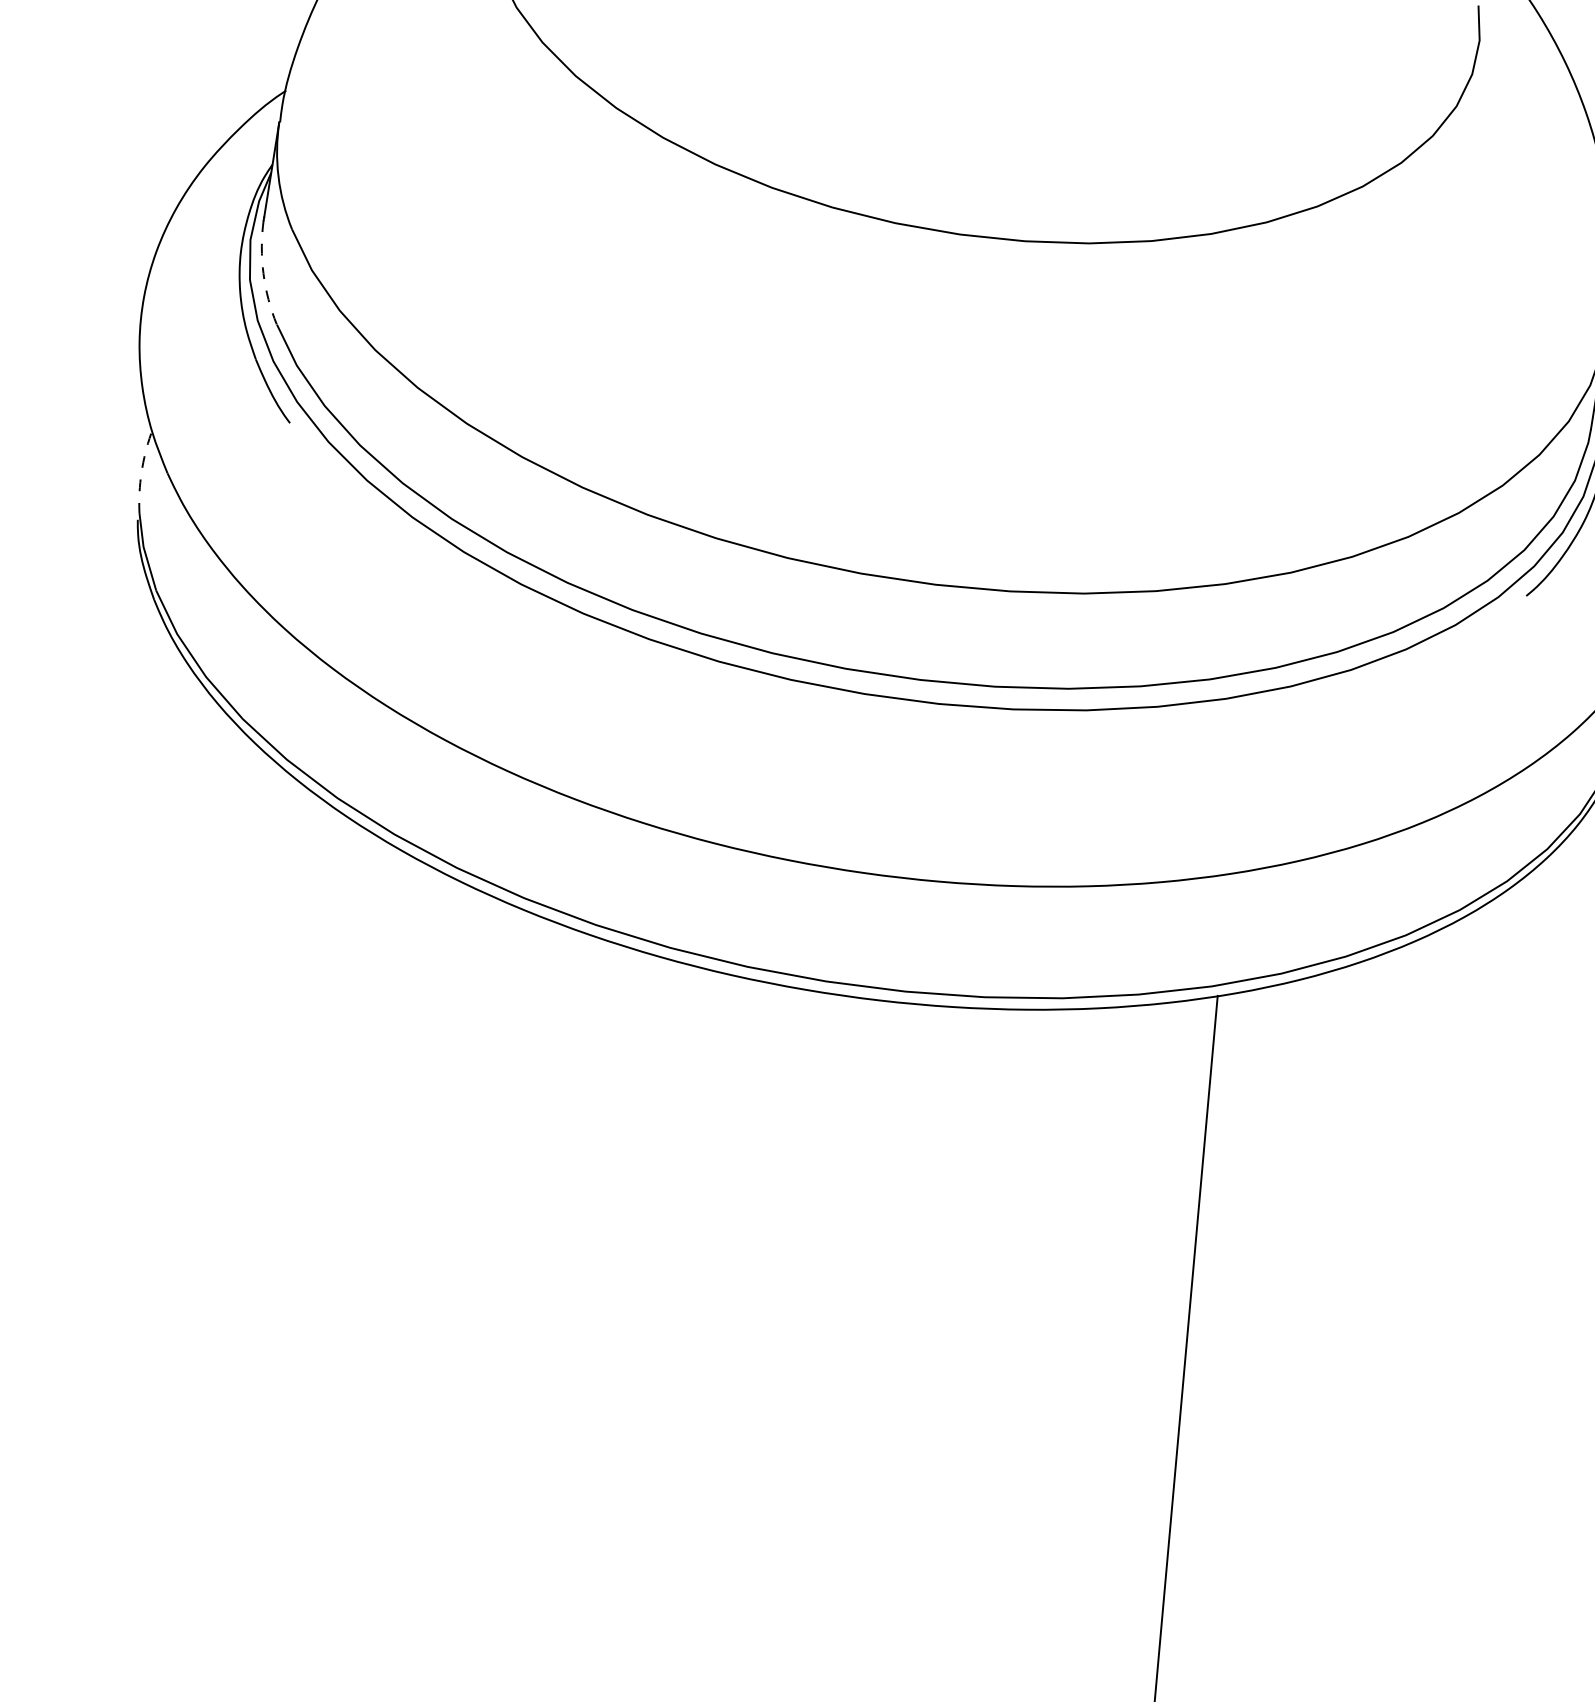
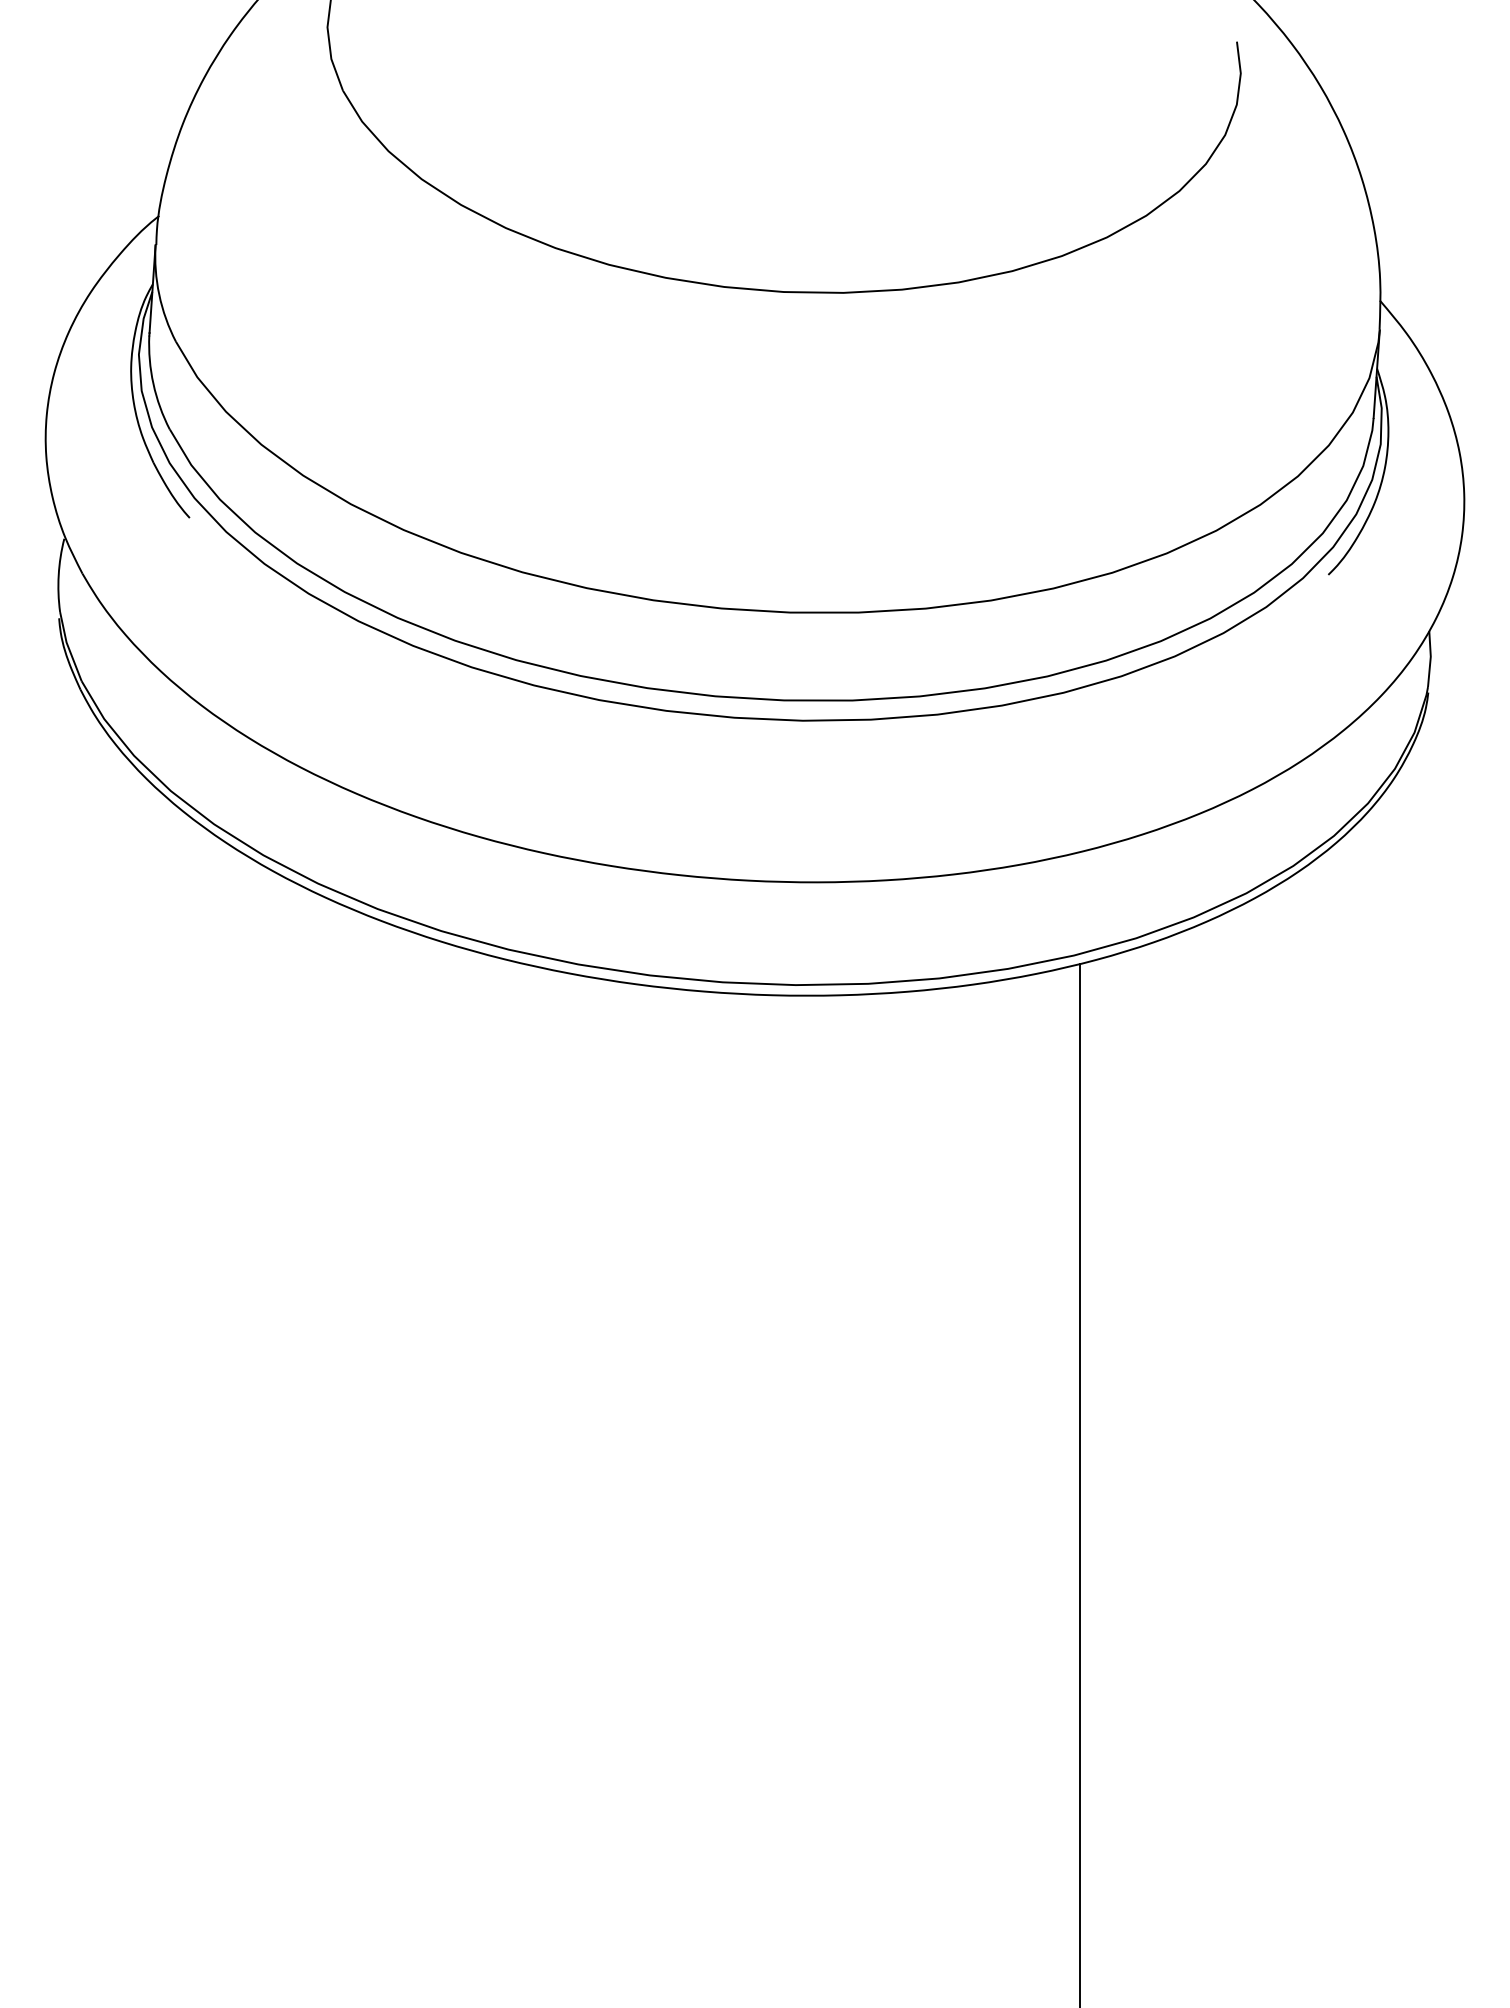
arc: (263, 272) -> (153, 383), dashed -> solid
arc: (141, 473) -> (58, 575), dashed -> solid

